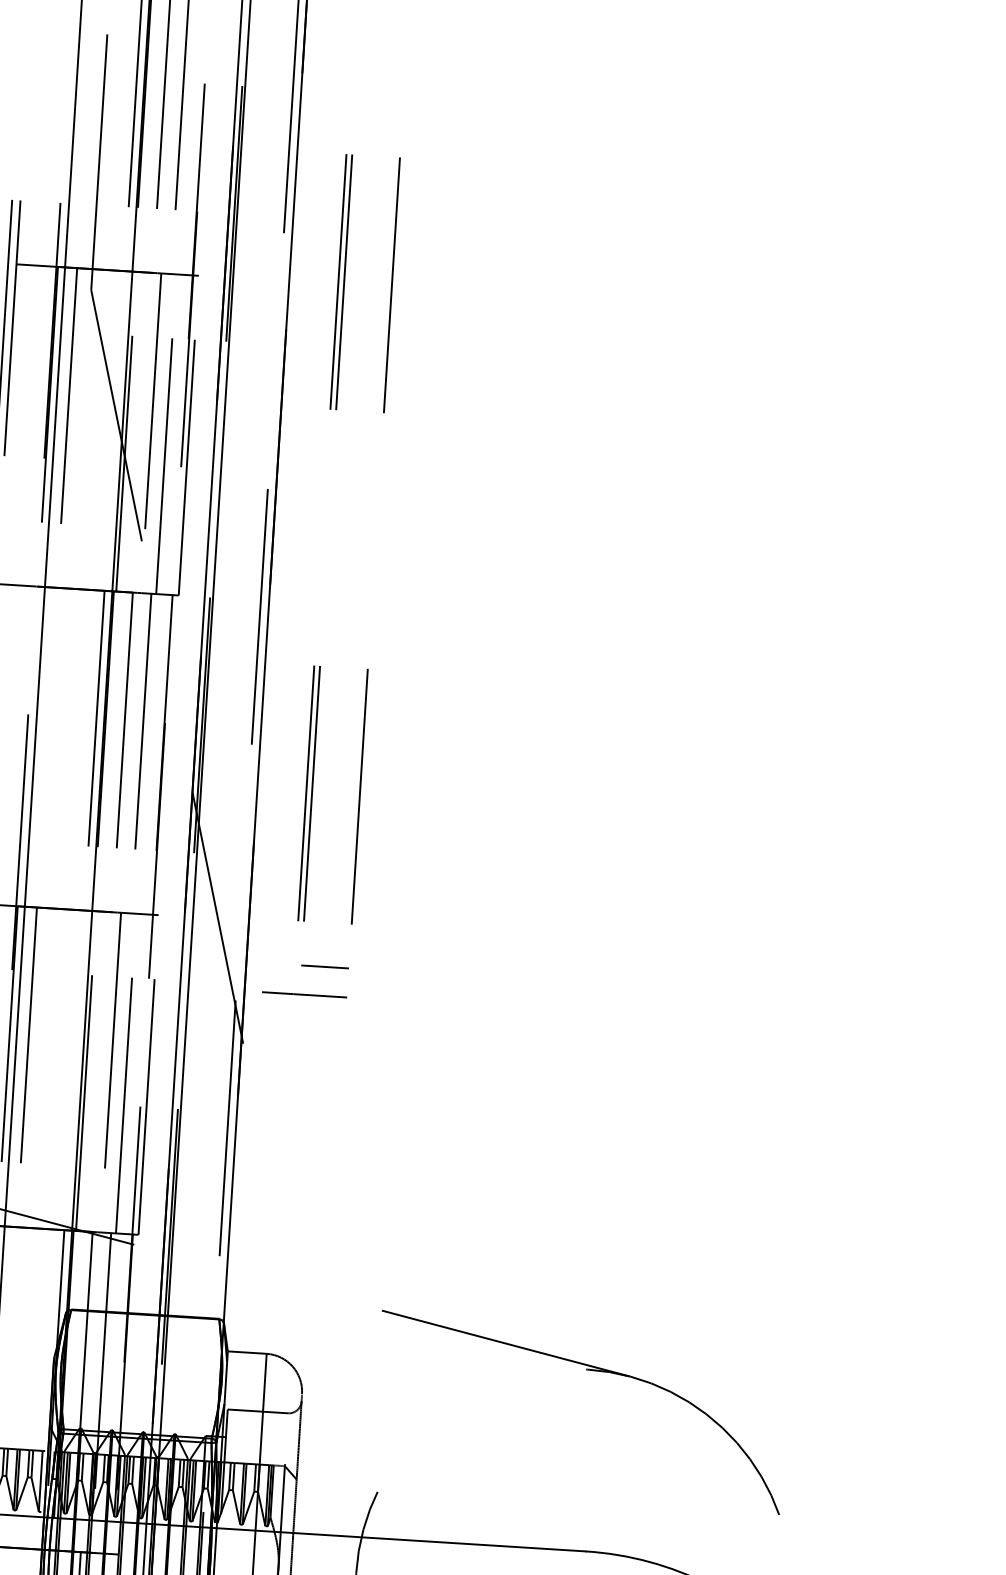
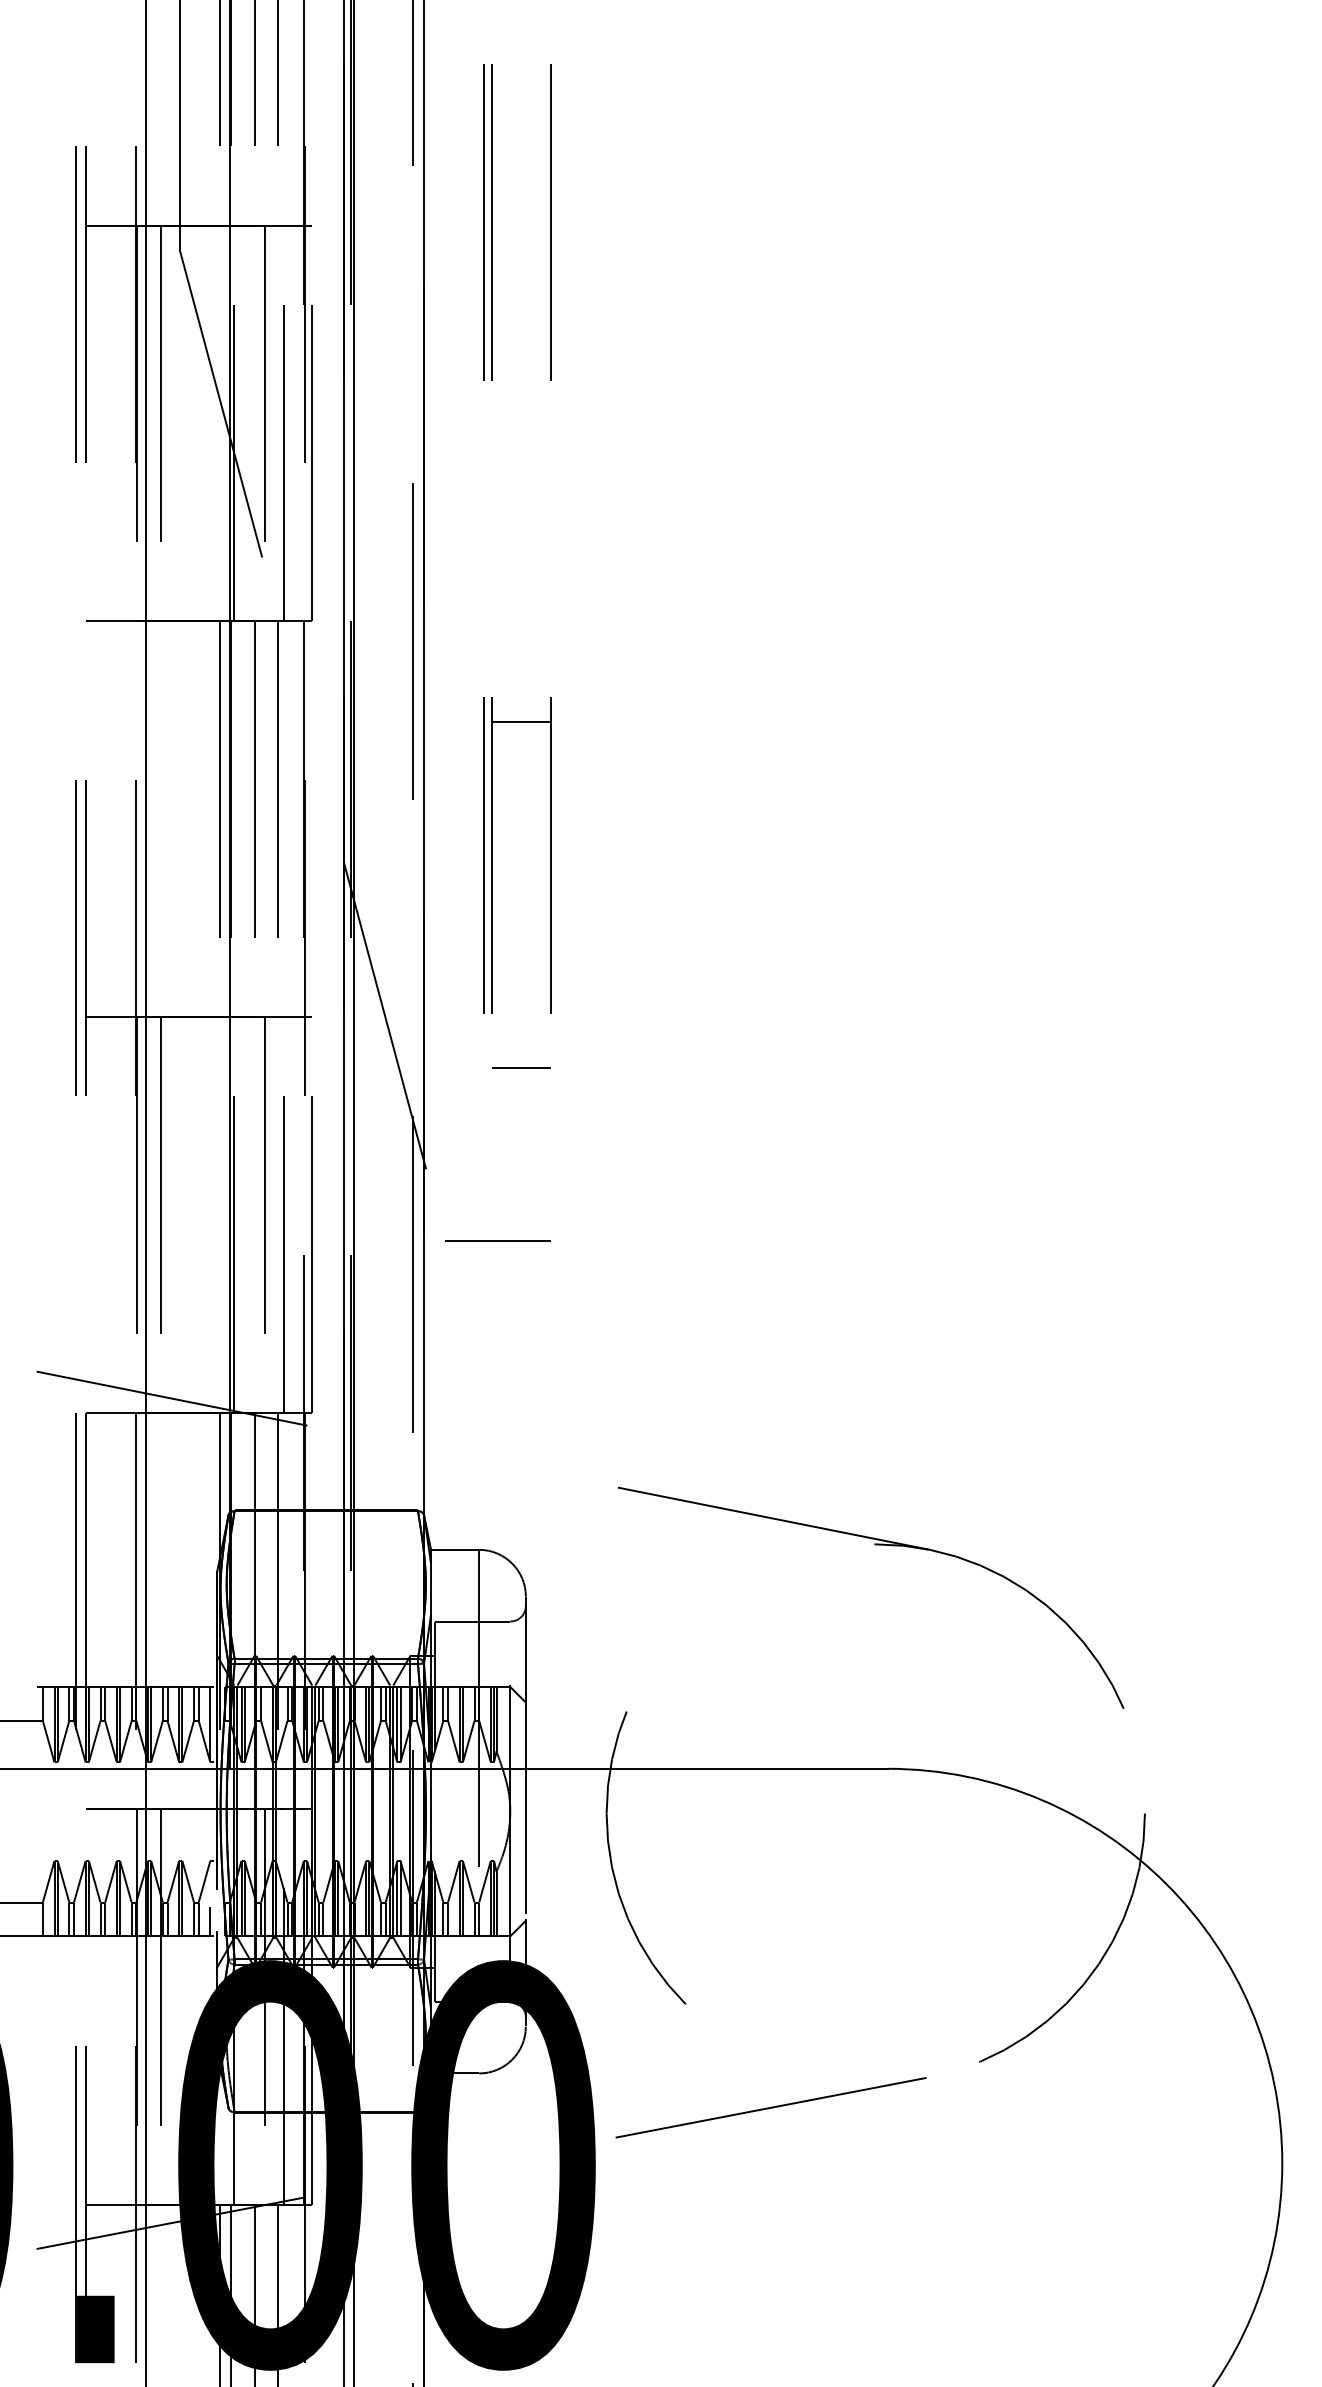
line: (342, 687) -> (520, 722), added
line: (304, 994) -> (497, 1240), moved

